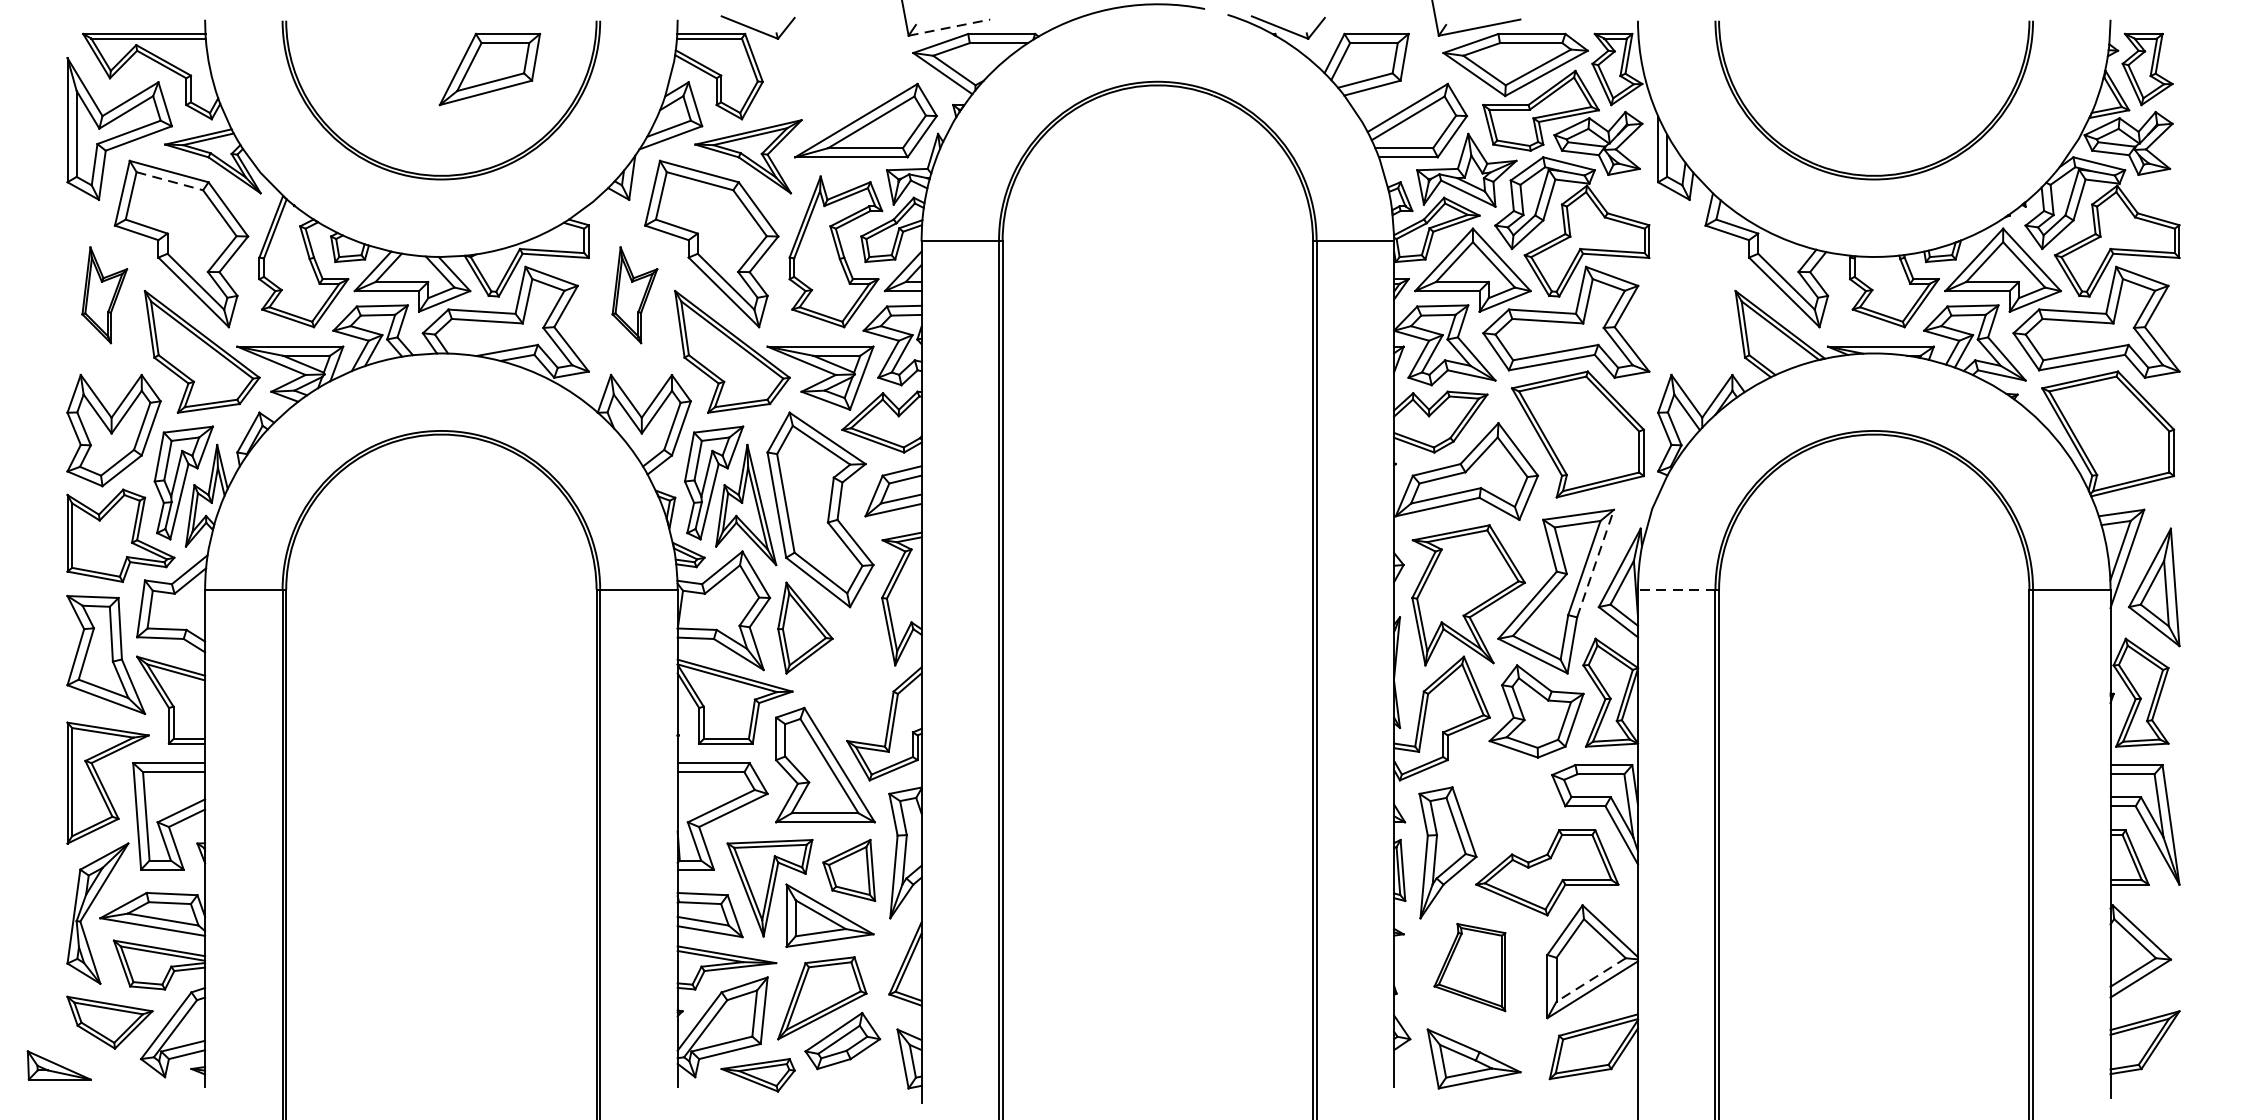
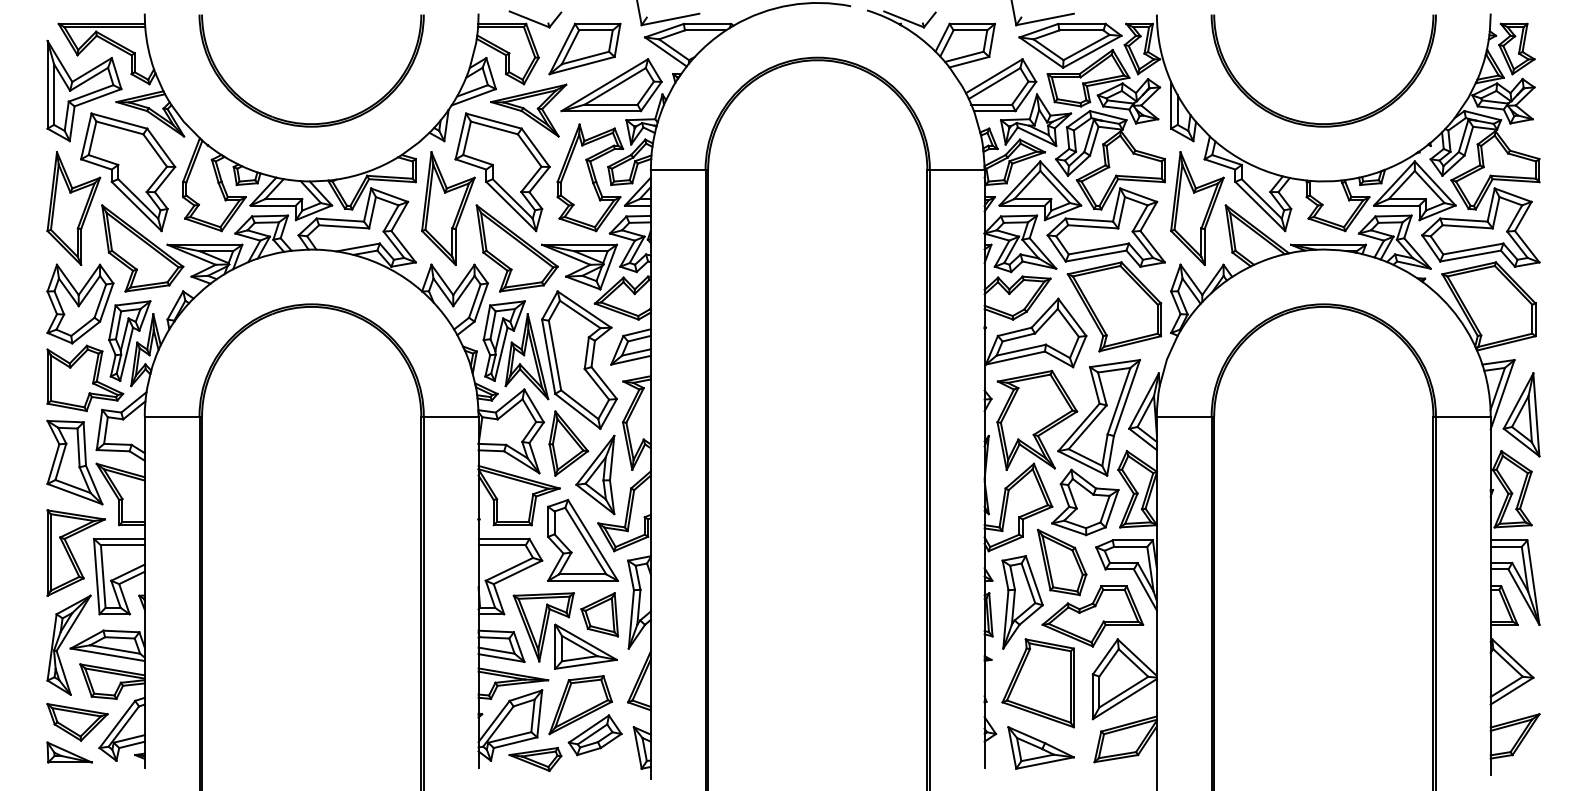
line: (950, 27) -> (671, 19), dashed -> solid
part: (489, 68) -> (584, 48), moved
line: (170, 182) -> (120, 128), dashed -> solid
part: (104, 295) -> (73, 208), size x1.67
part: (635, 295) -> (448, 208), size x1.67
part: (1695, 295) -> (1197, 208), added
line: (1596, 562) -> (1127, 397), dashed -> solid
line: (1675, 589) -> (1183, 416), dashed -> solid
part: (843, 673) -> (595, 475), added
part: (1504, 796) -> (1062, 562), added
part: (1468, 967) -> (1037, 683), size x1.43
line: (1590, 980) -> (1123, 692), dashed -> solid
part: (58, 1065) -> (69, 752), moved

